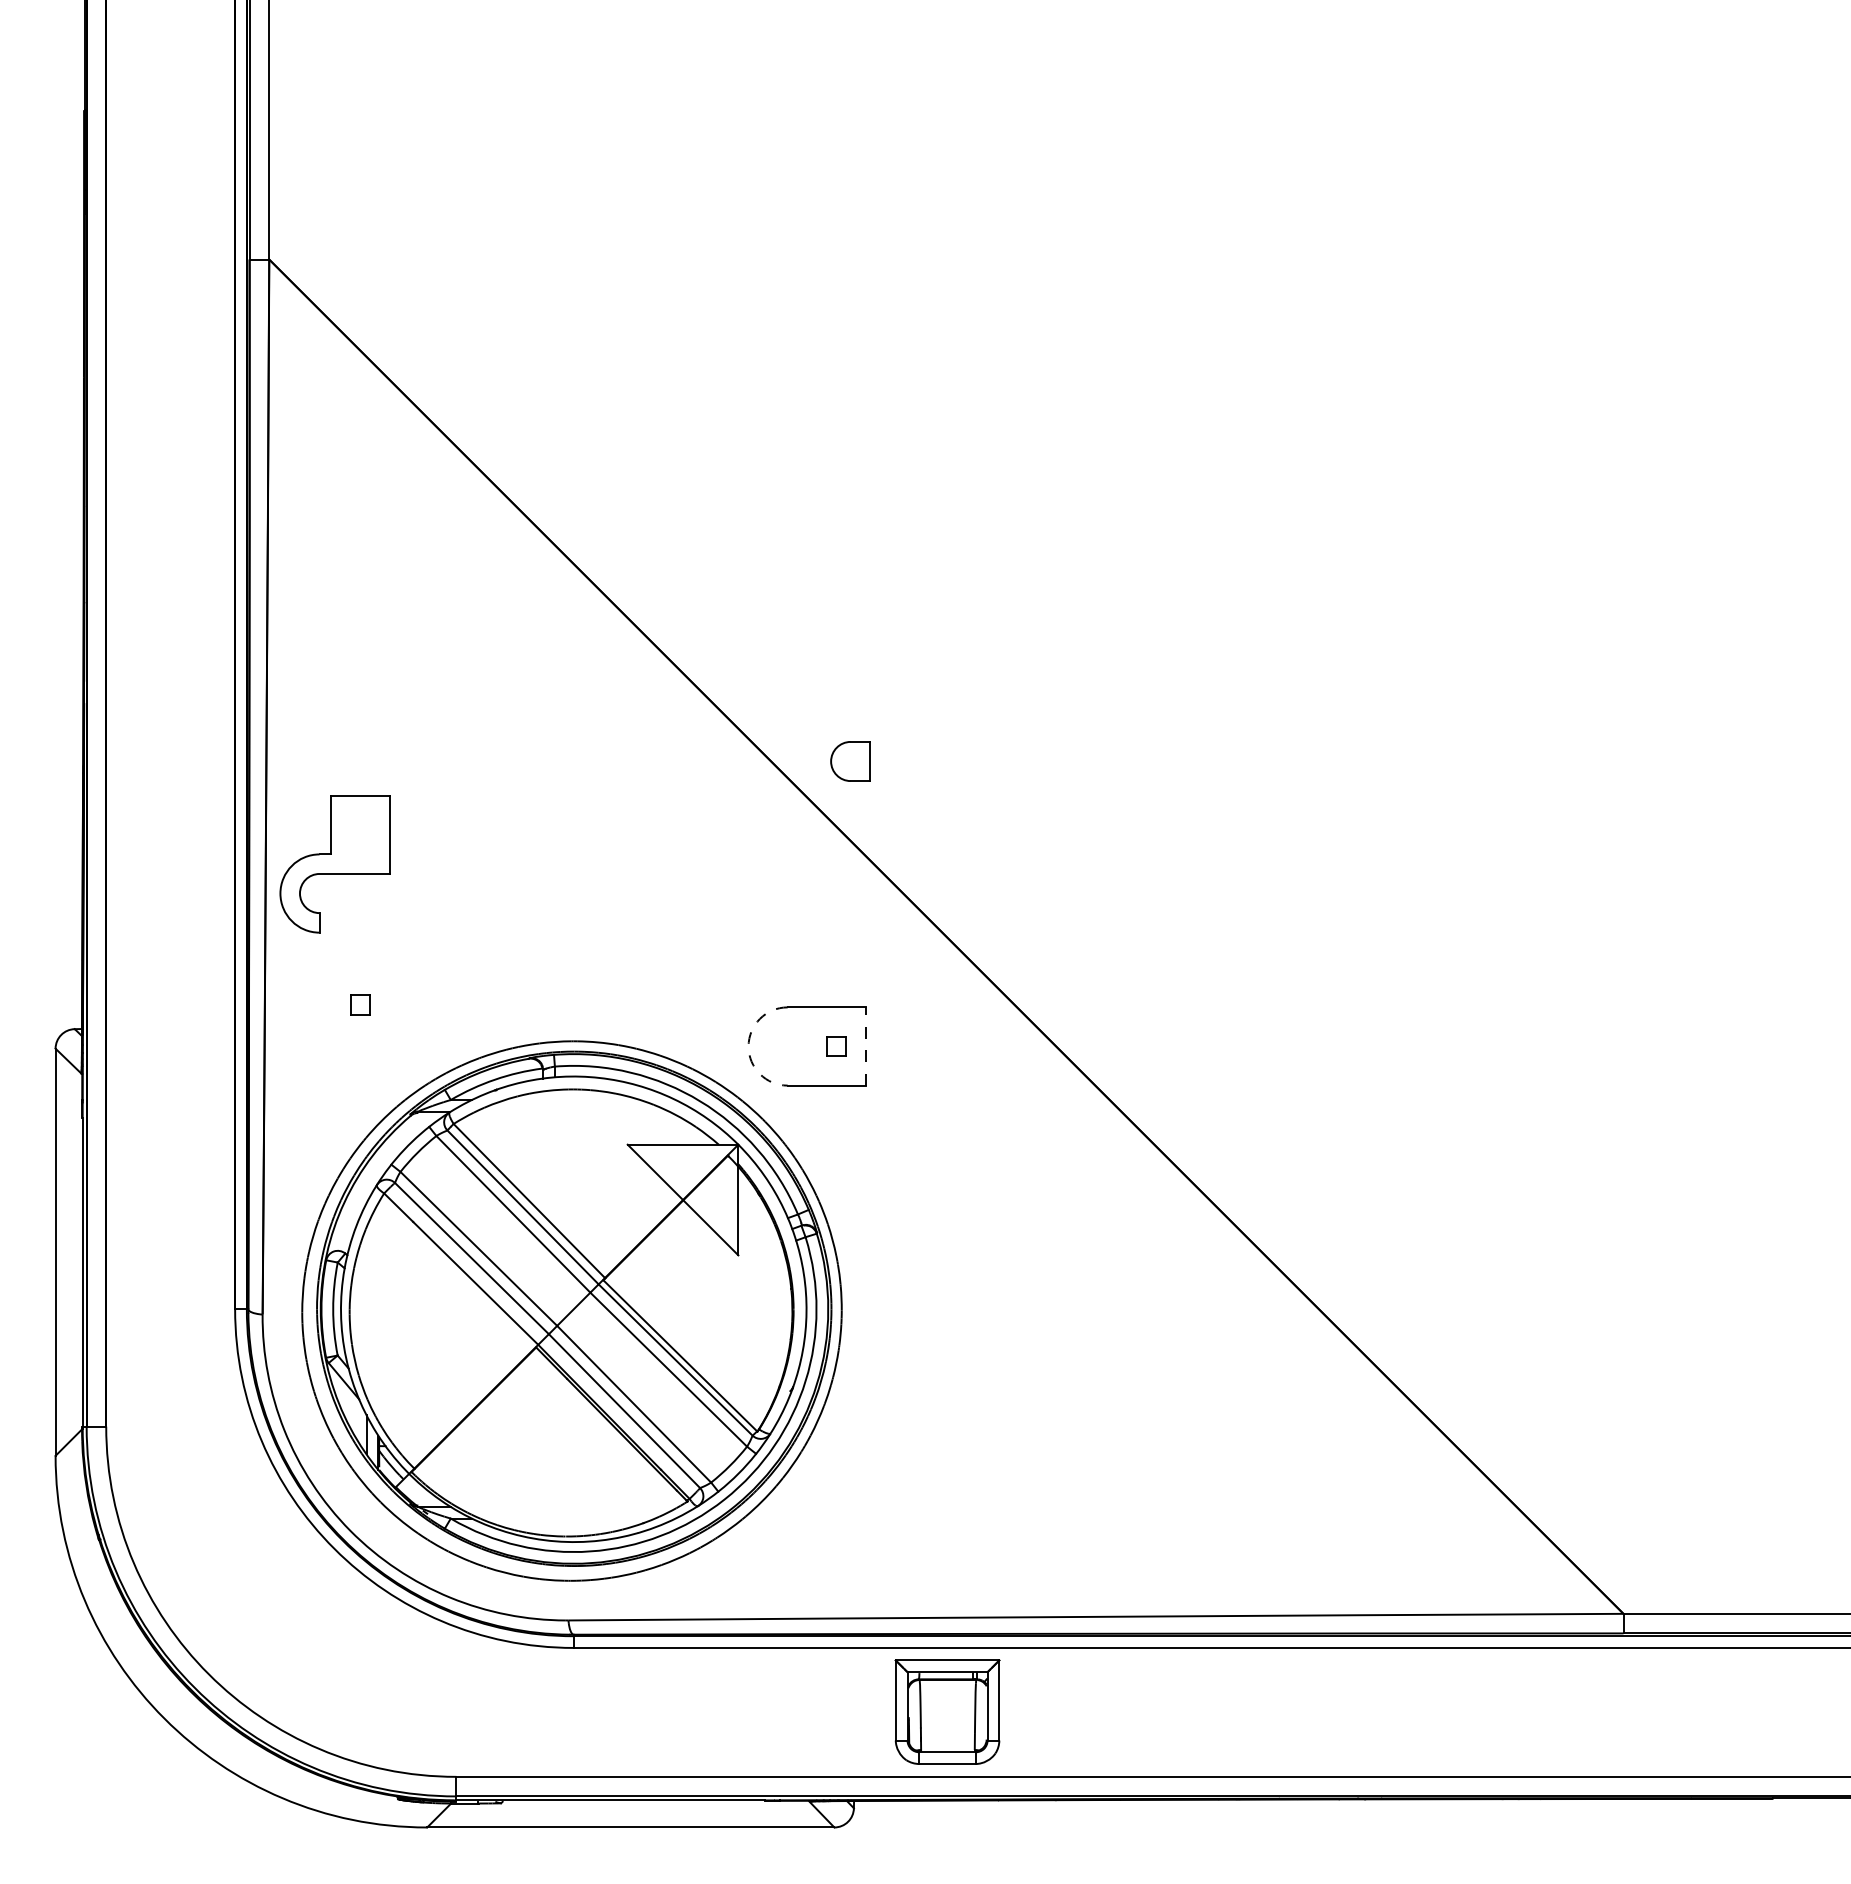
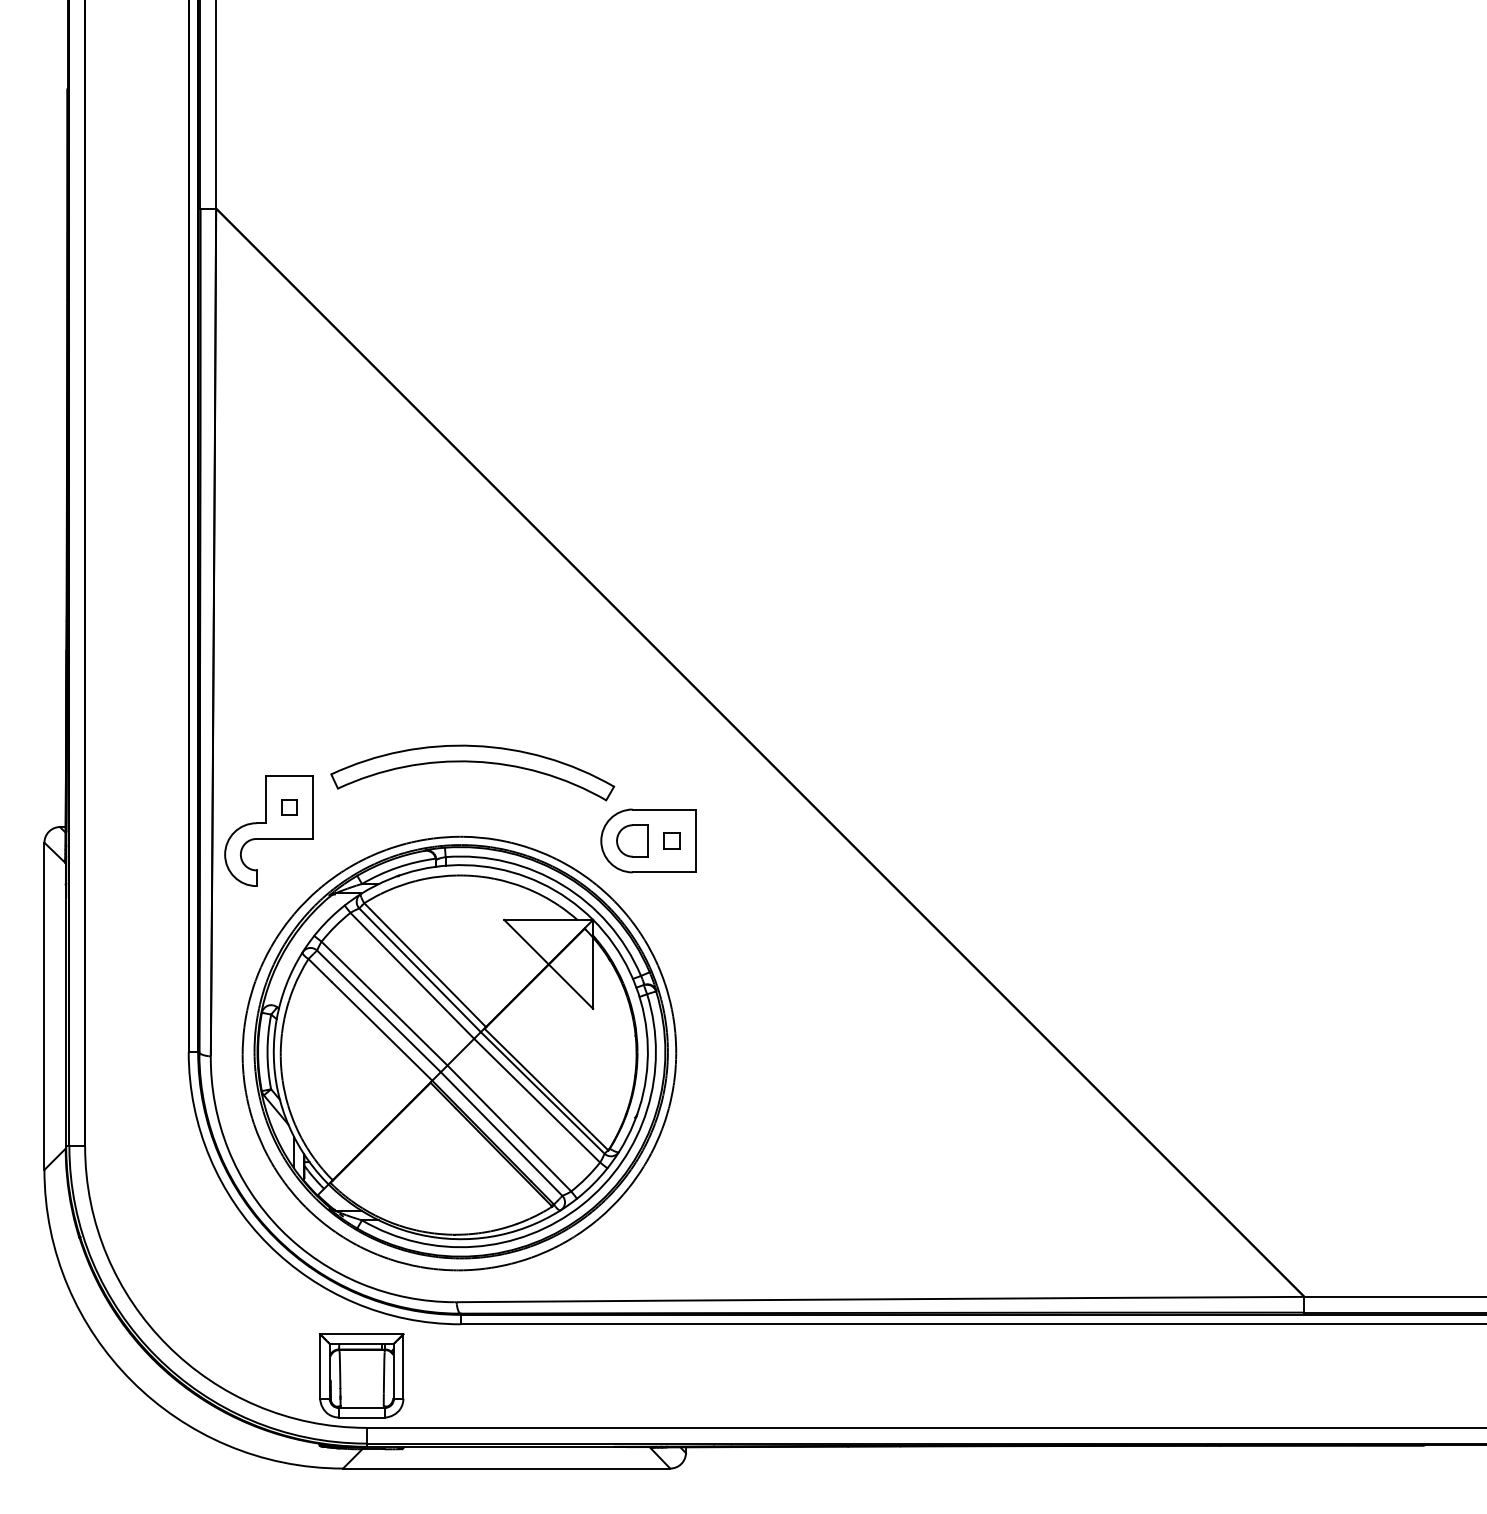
part: (850, 761) -> (632, 840), moved
part: (334, 864) -> (268, 831), moved
part: (588, 948) -> (472, 762), added
arc: (748, 1046) -> (601, 840), dashed -> solid
line: (865, 1046) -> (695, 840), dashed -> solid
part: (947, 1711) -> (361, 1375), moved

